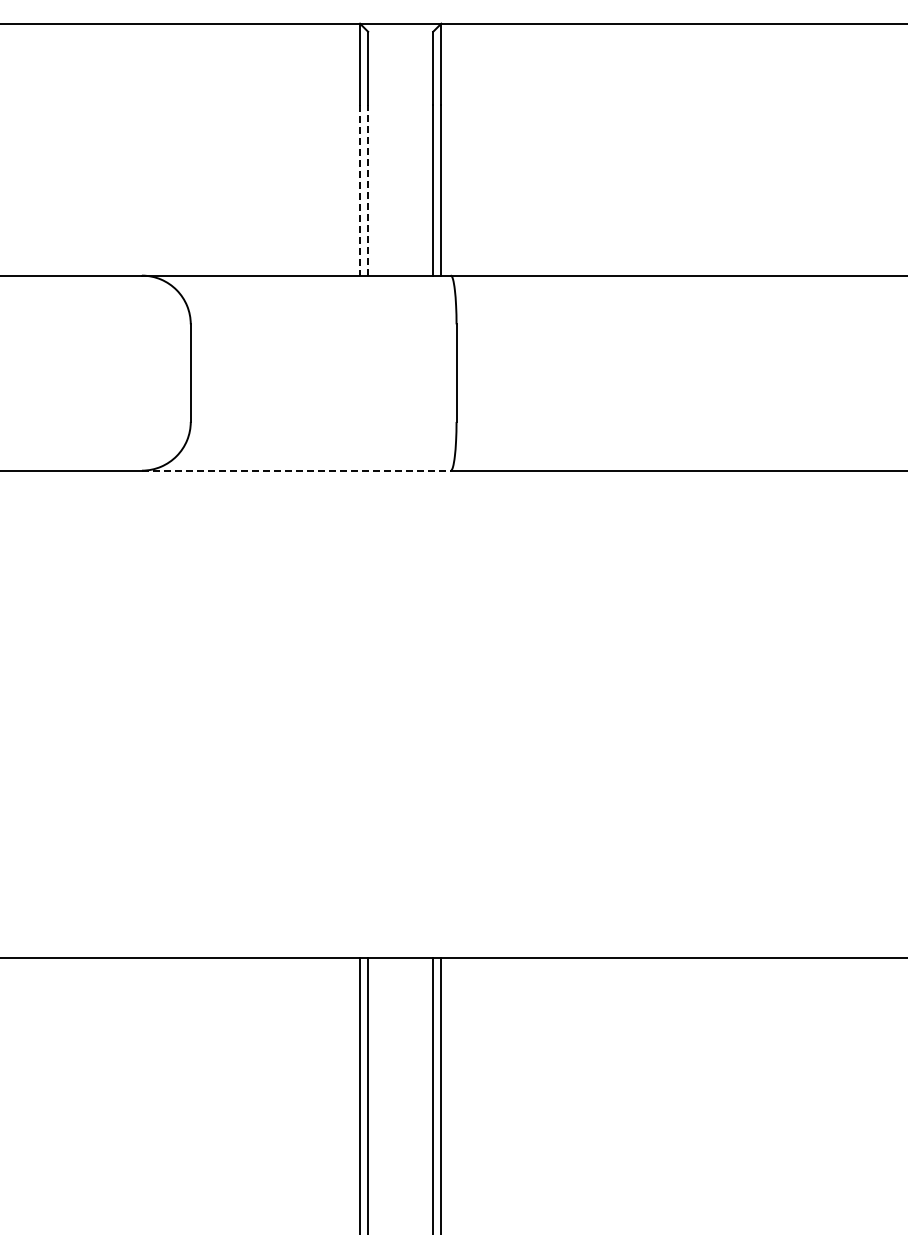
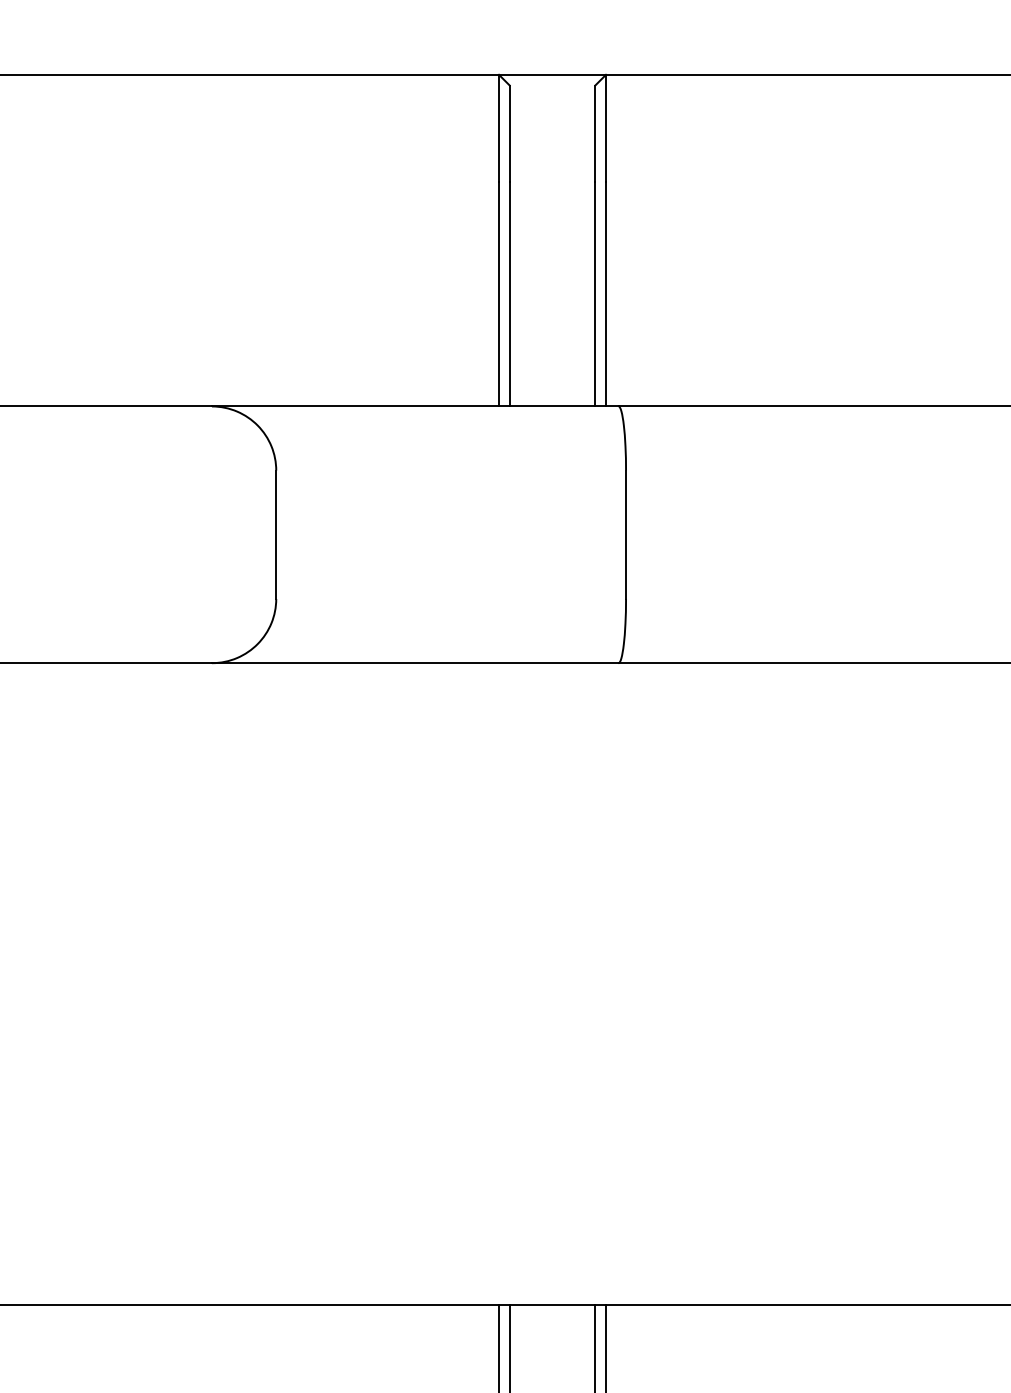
line: (368, 189) -> (510, 293), dashed -> solid
line: (360, 190) -> (499, 294), dashed -> solid
line: (296, 470) -> (415, 662), dashed -> solid

